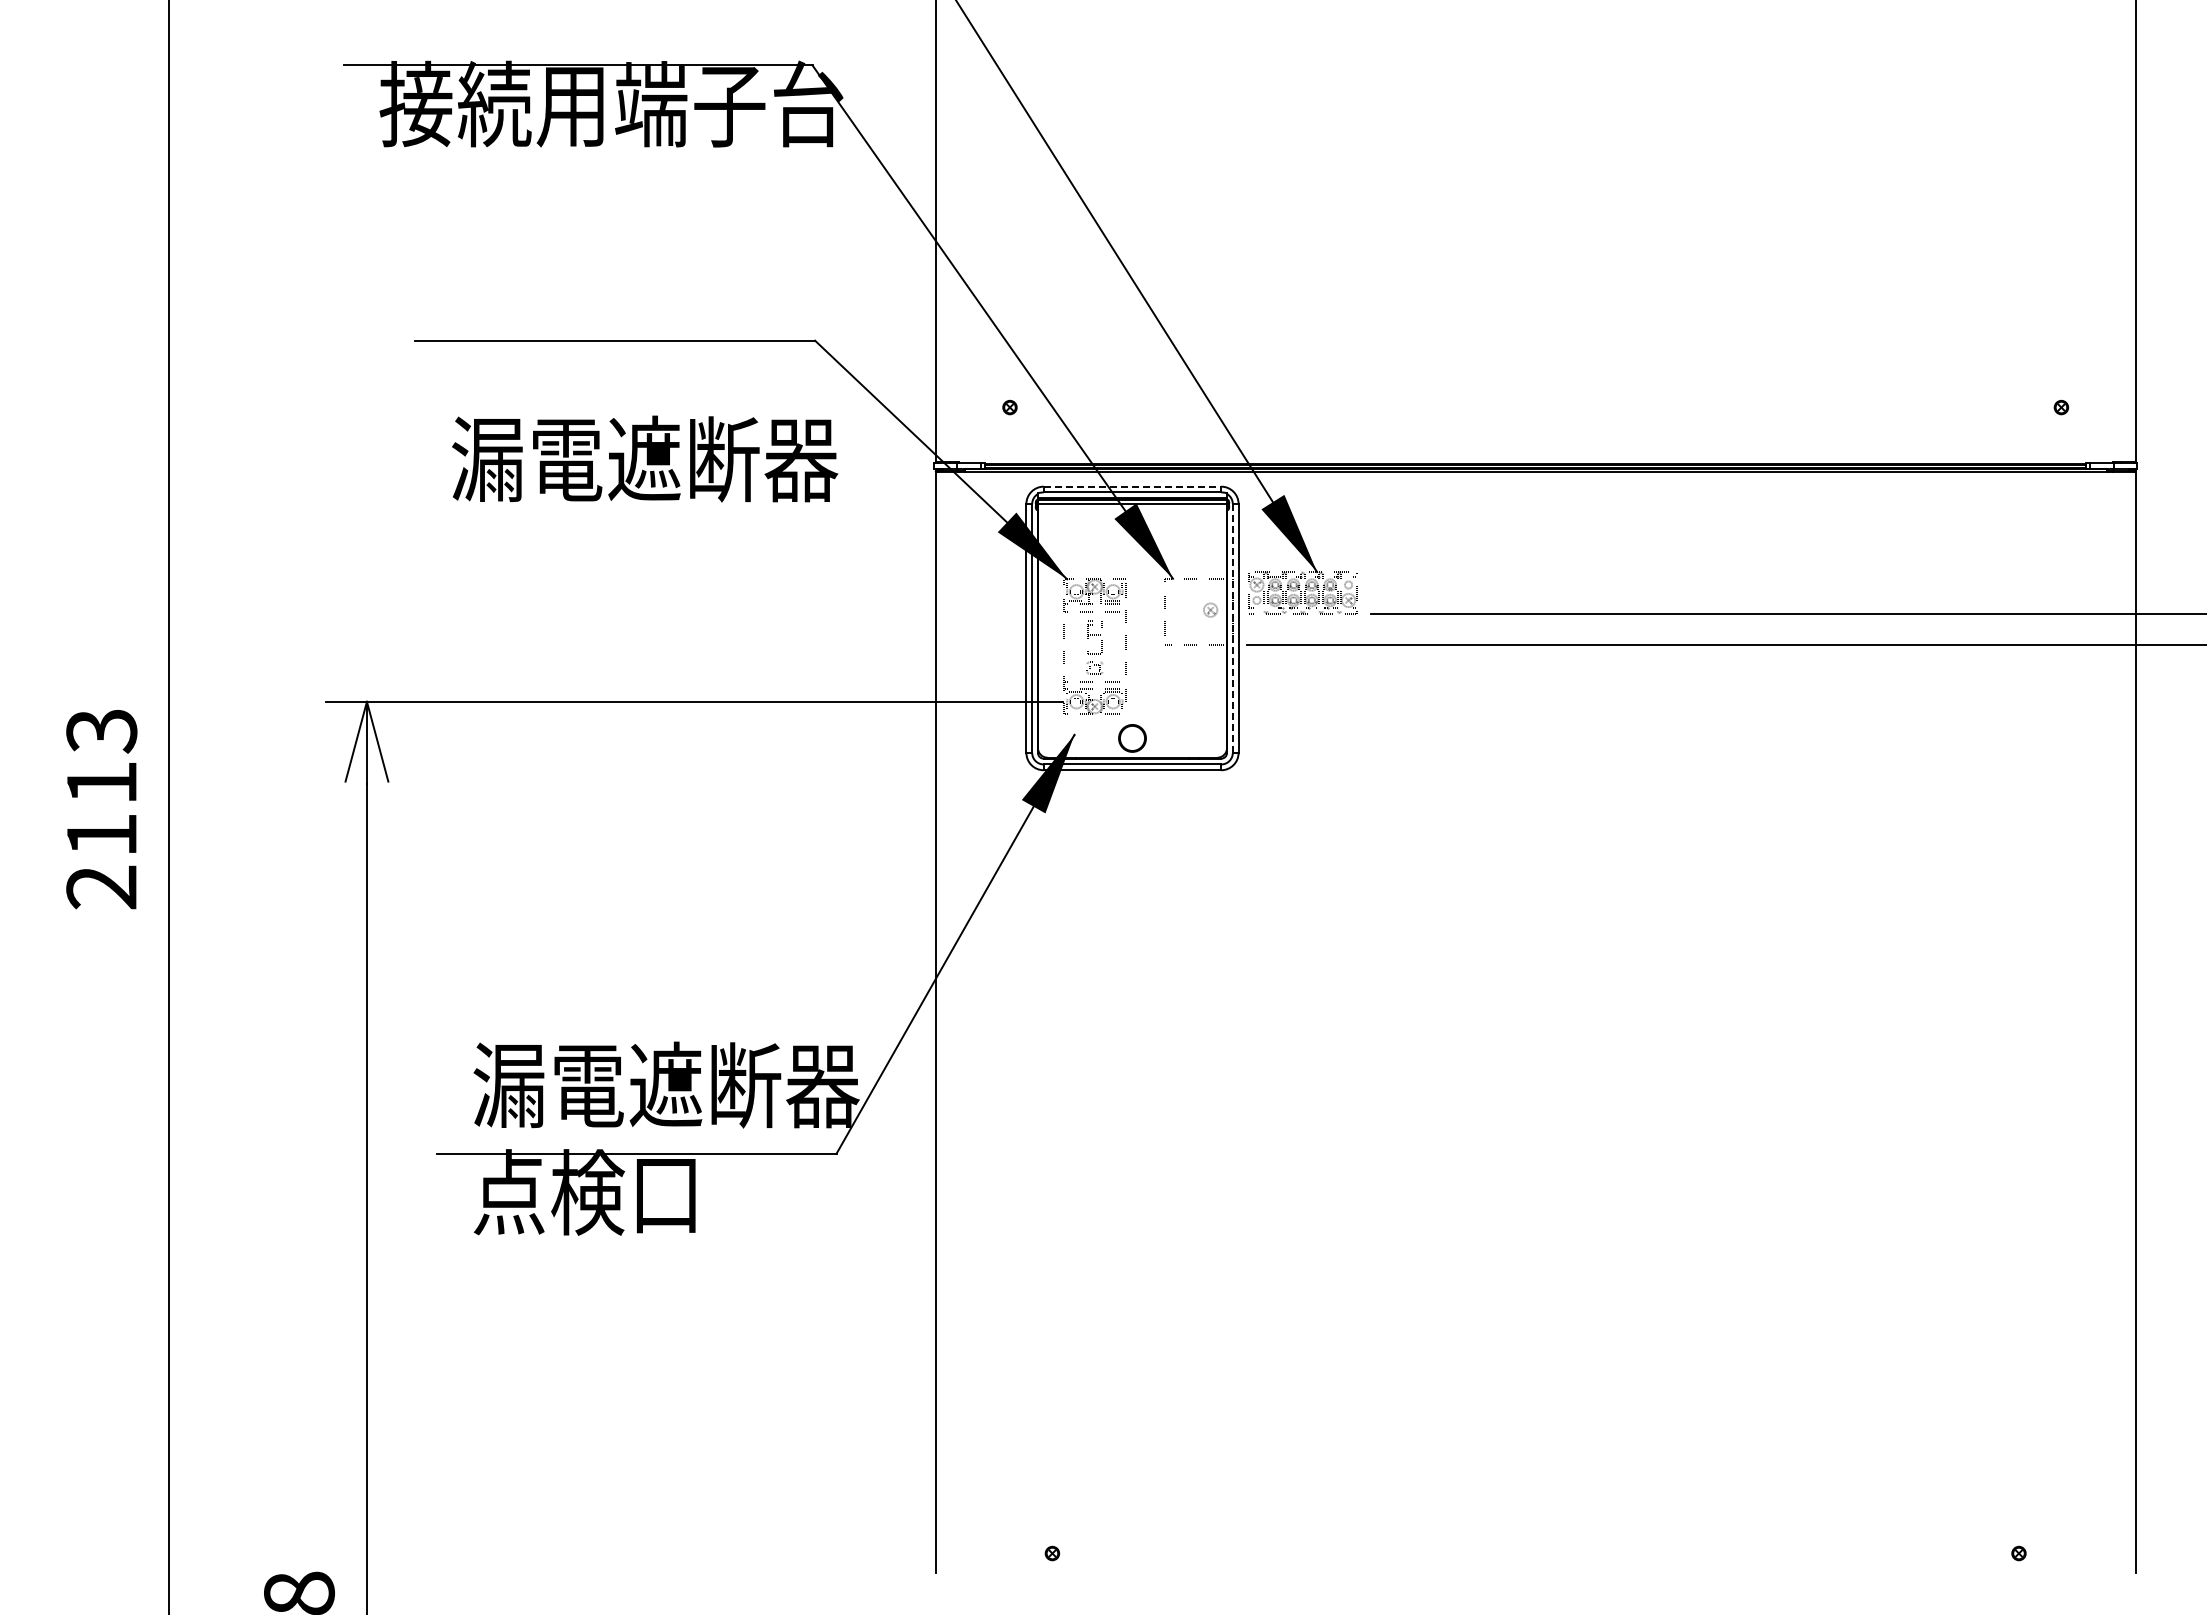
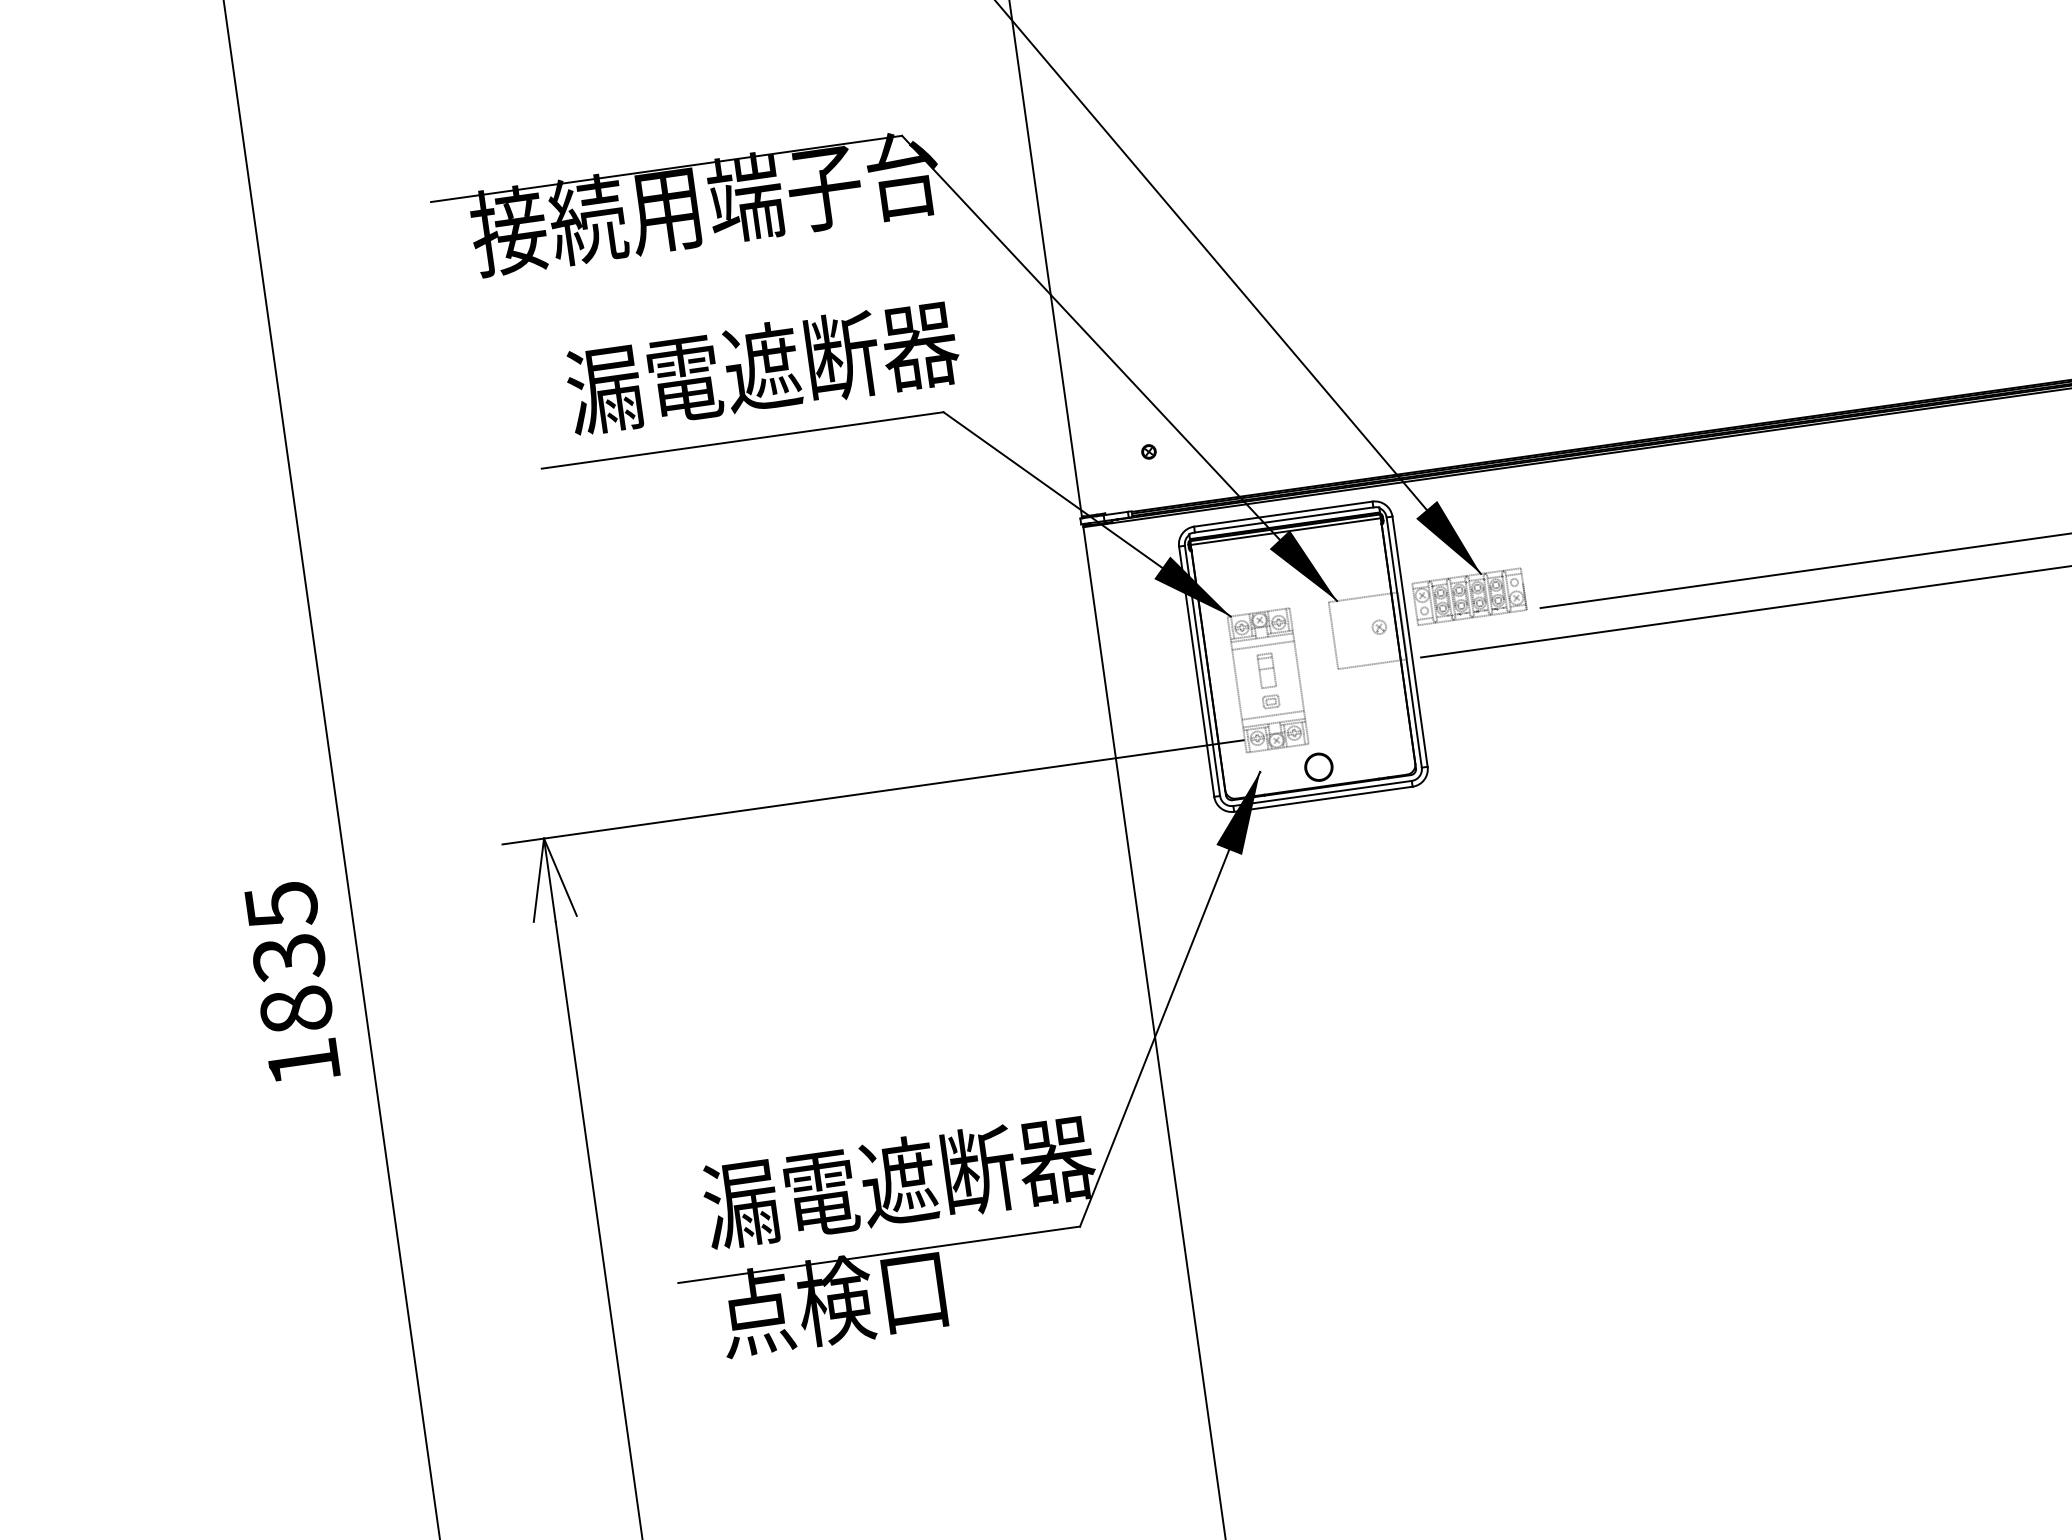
text: (645, 458) -> (763, 366), moved
line: (1132, 486) -> (1283, 513), dashed -> solid
line: (1232, 627) -> (1403, 641), dashed -> solid
text: (101, 809) -> (292, 984), 2113 -> 1835

